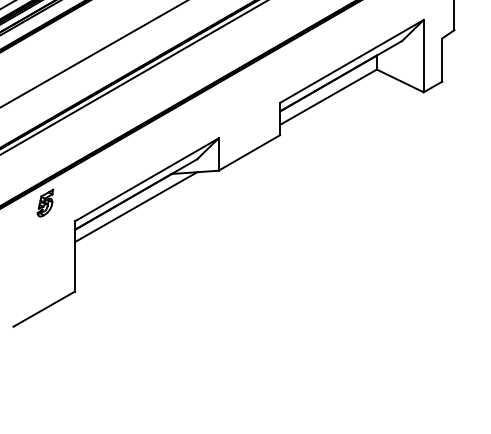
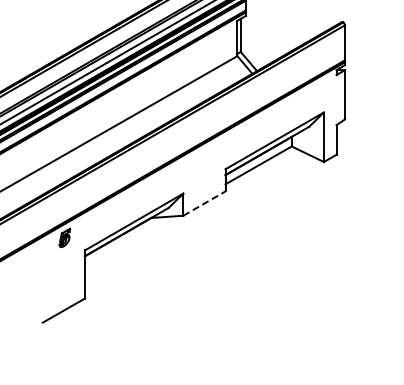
line: (249, 152) -> (204, 203), solid -> dashed
line: (135, 206) -> (126, 240), removed

